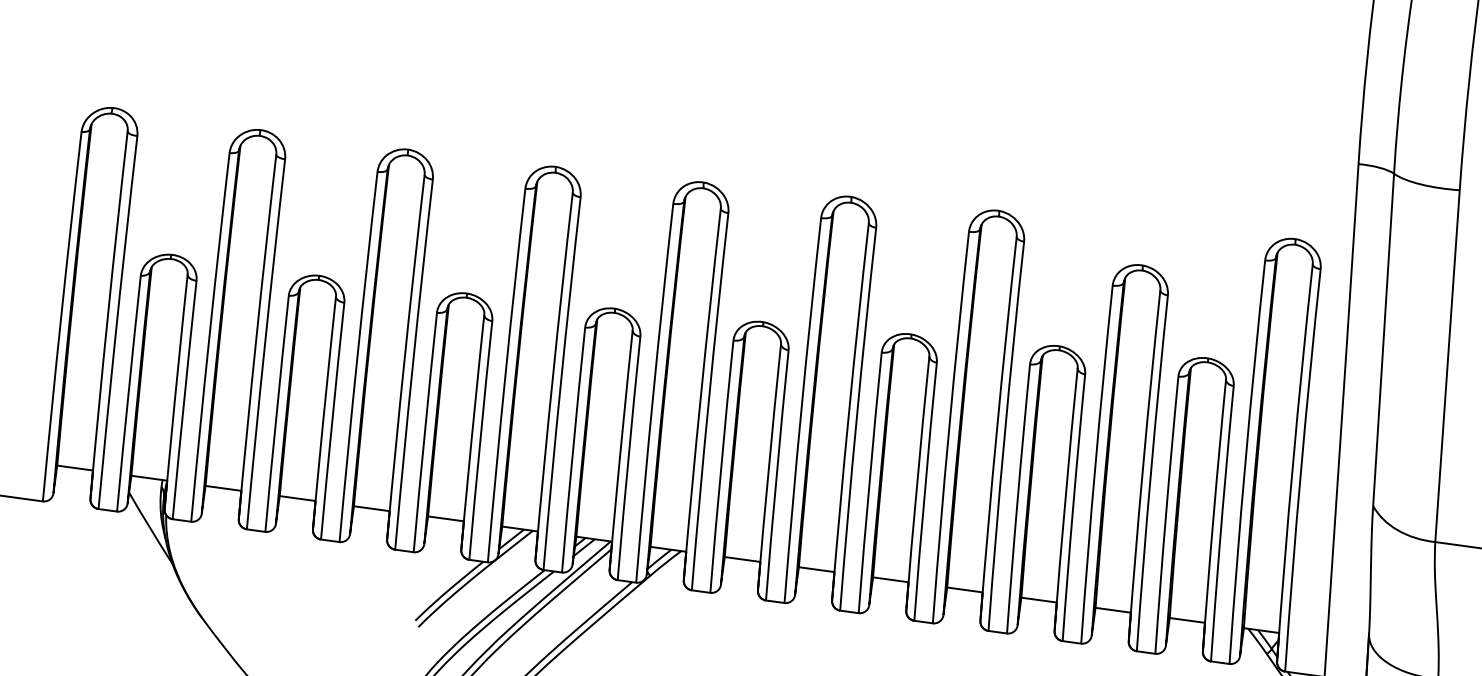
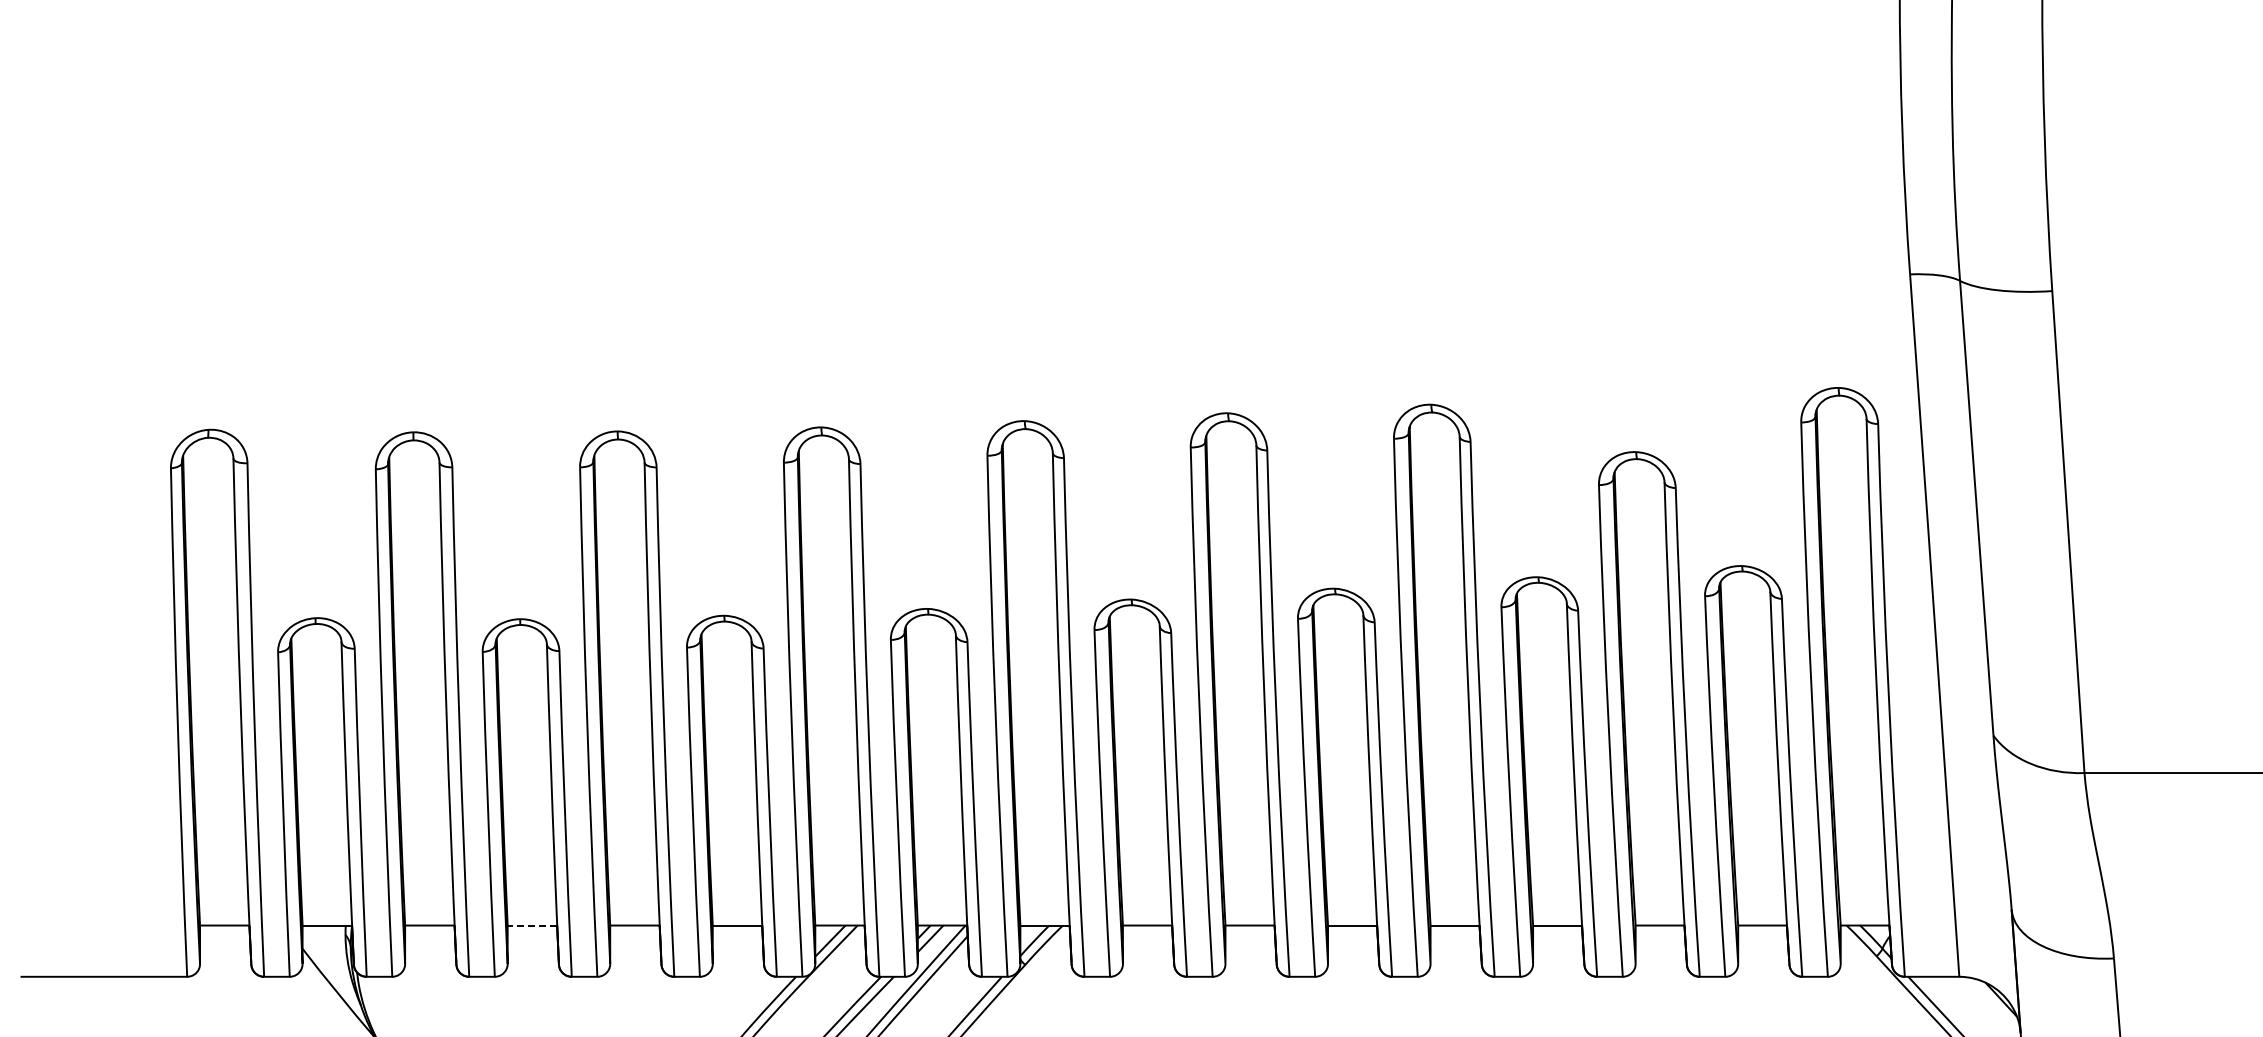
line: (297, 498) -> (532, 925), solid -> dashed

